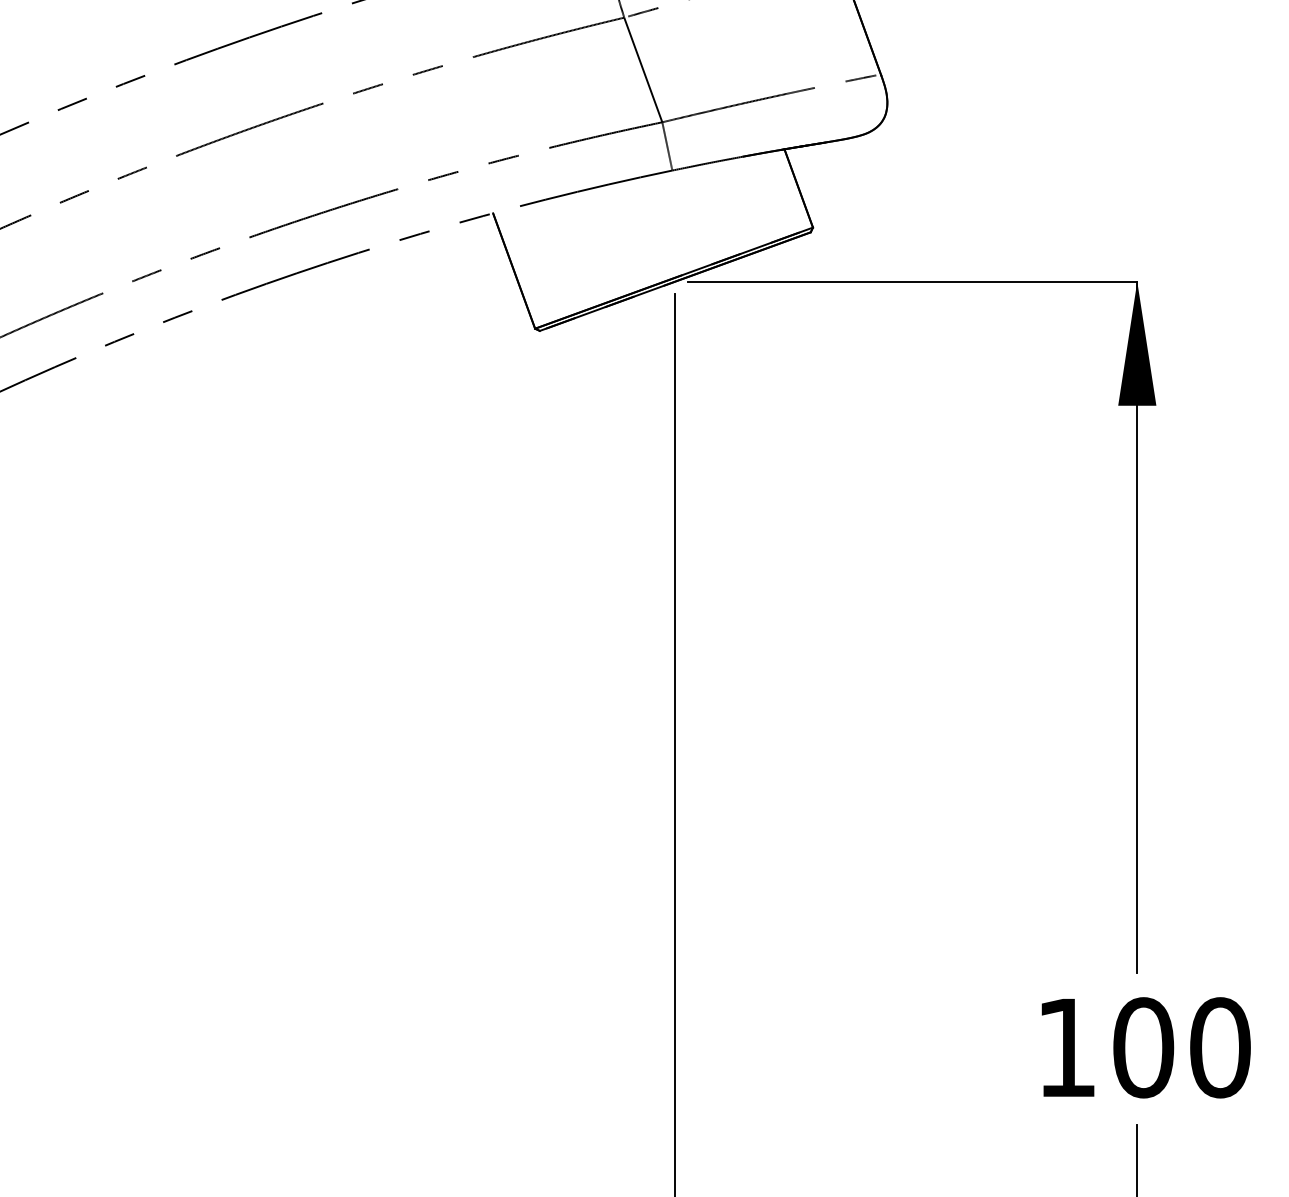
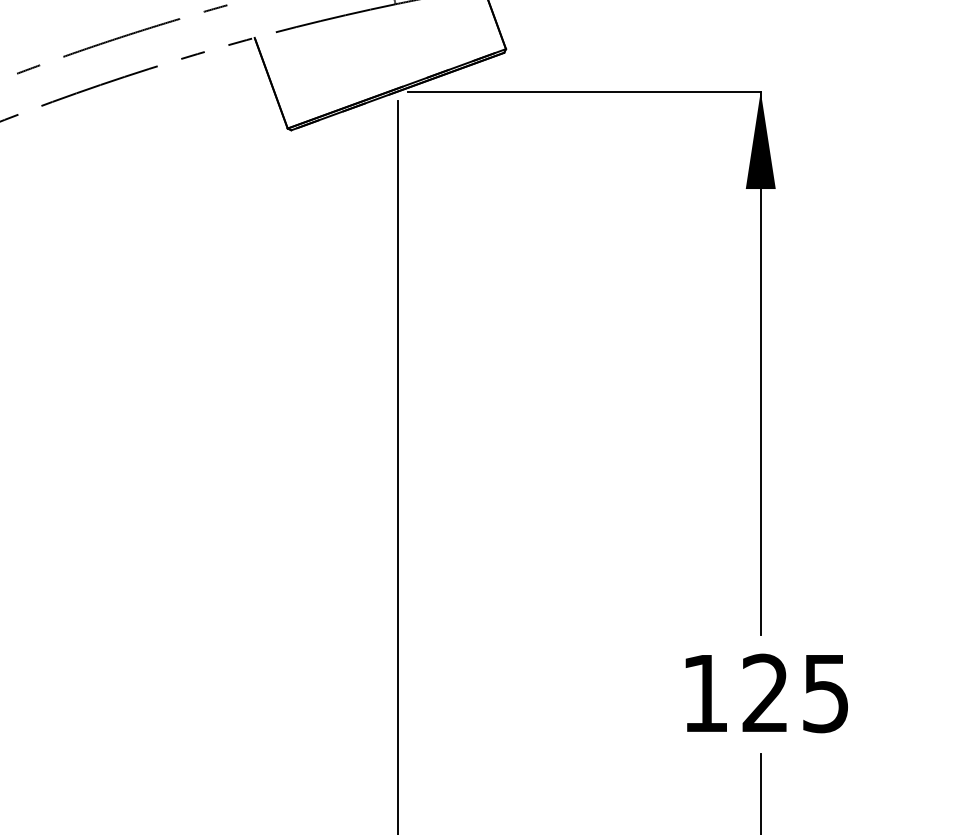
text: (1181, 1047) -> (795, 693), 100 -> 125

